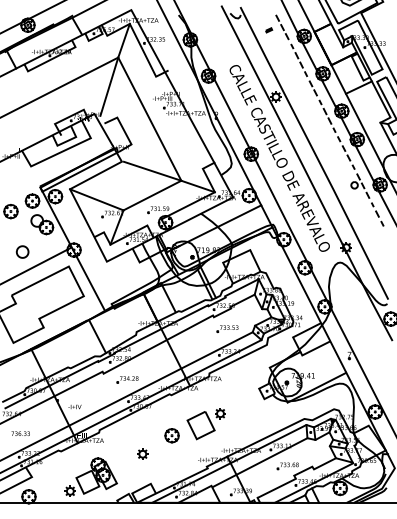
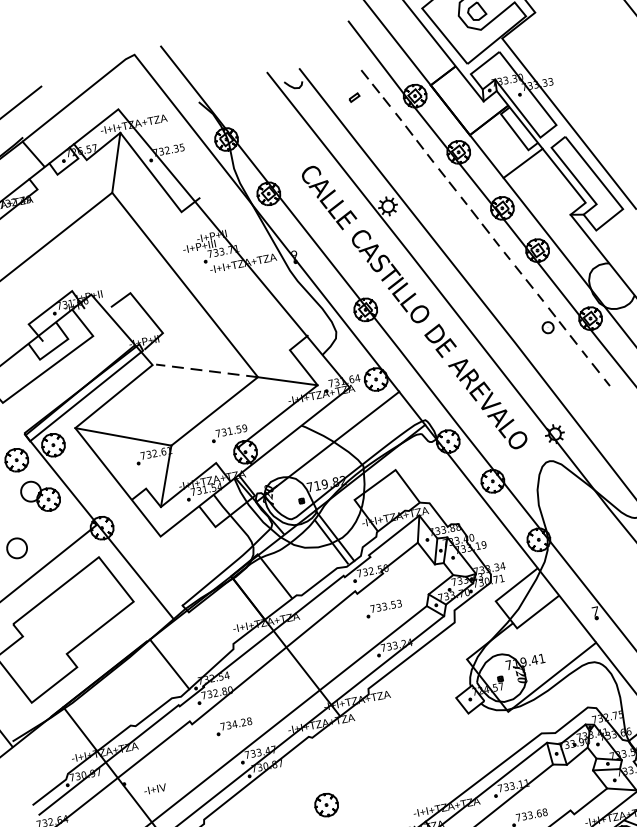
line: (109, 86) -> (107, 243), removed
line: (152, 171) -> (206, 371), solid -> dashed
part: (205, 424) -> (378, 775), removed

